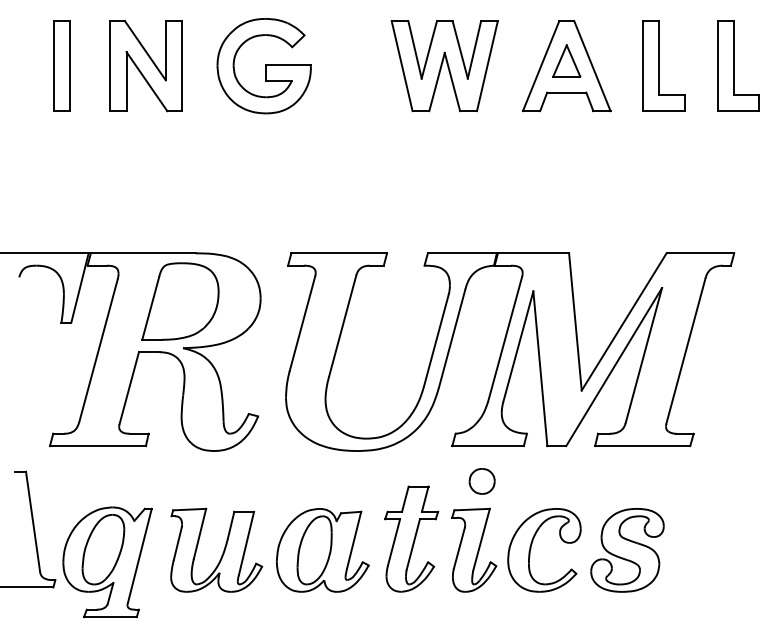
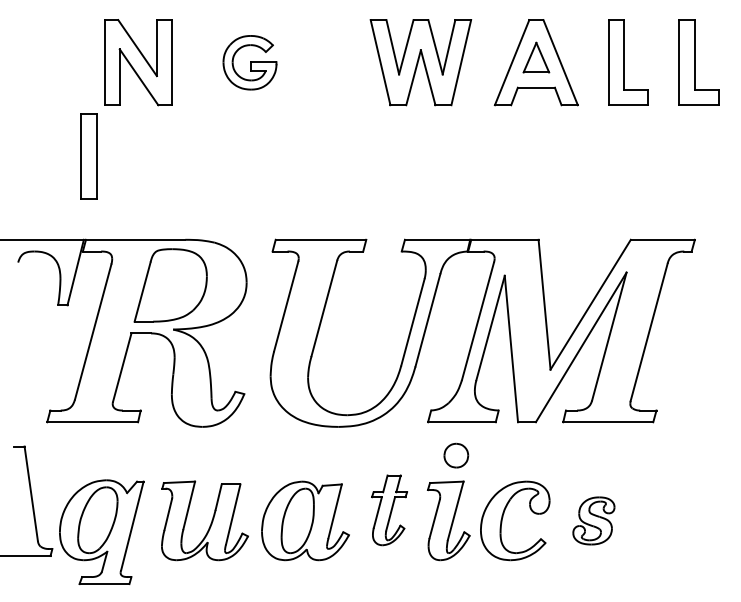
part: (61, 66) -> (88, 156), moved
part: (263, 66) -> (249, 62), size x0.6
part: (411, 539) -> (389, 510), size x0.7
part: (627, 549) -> (593, 520), size x0.6

